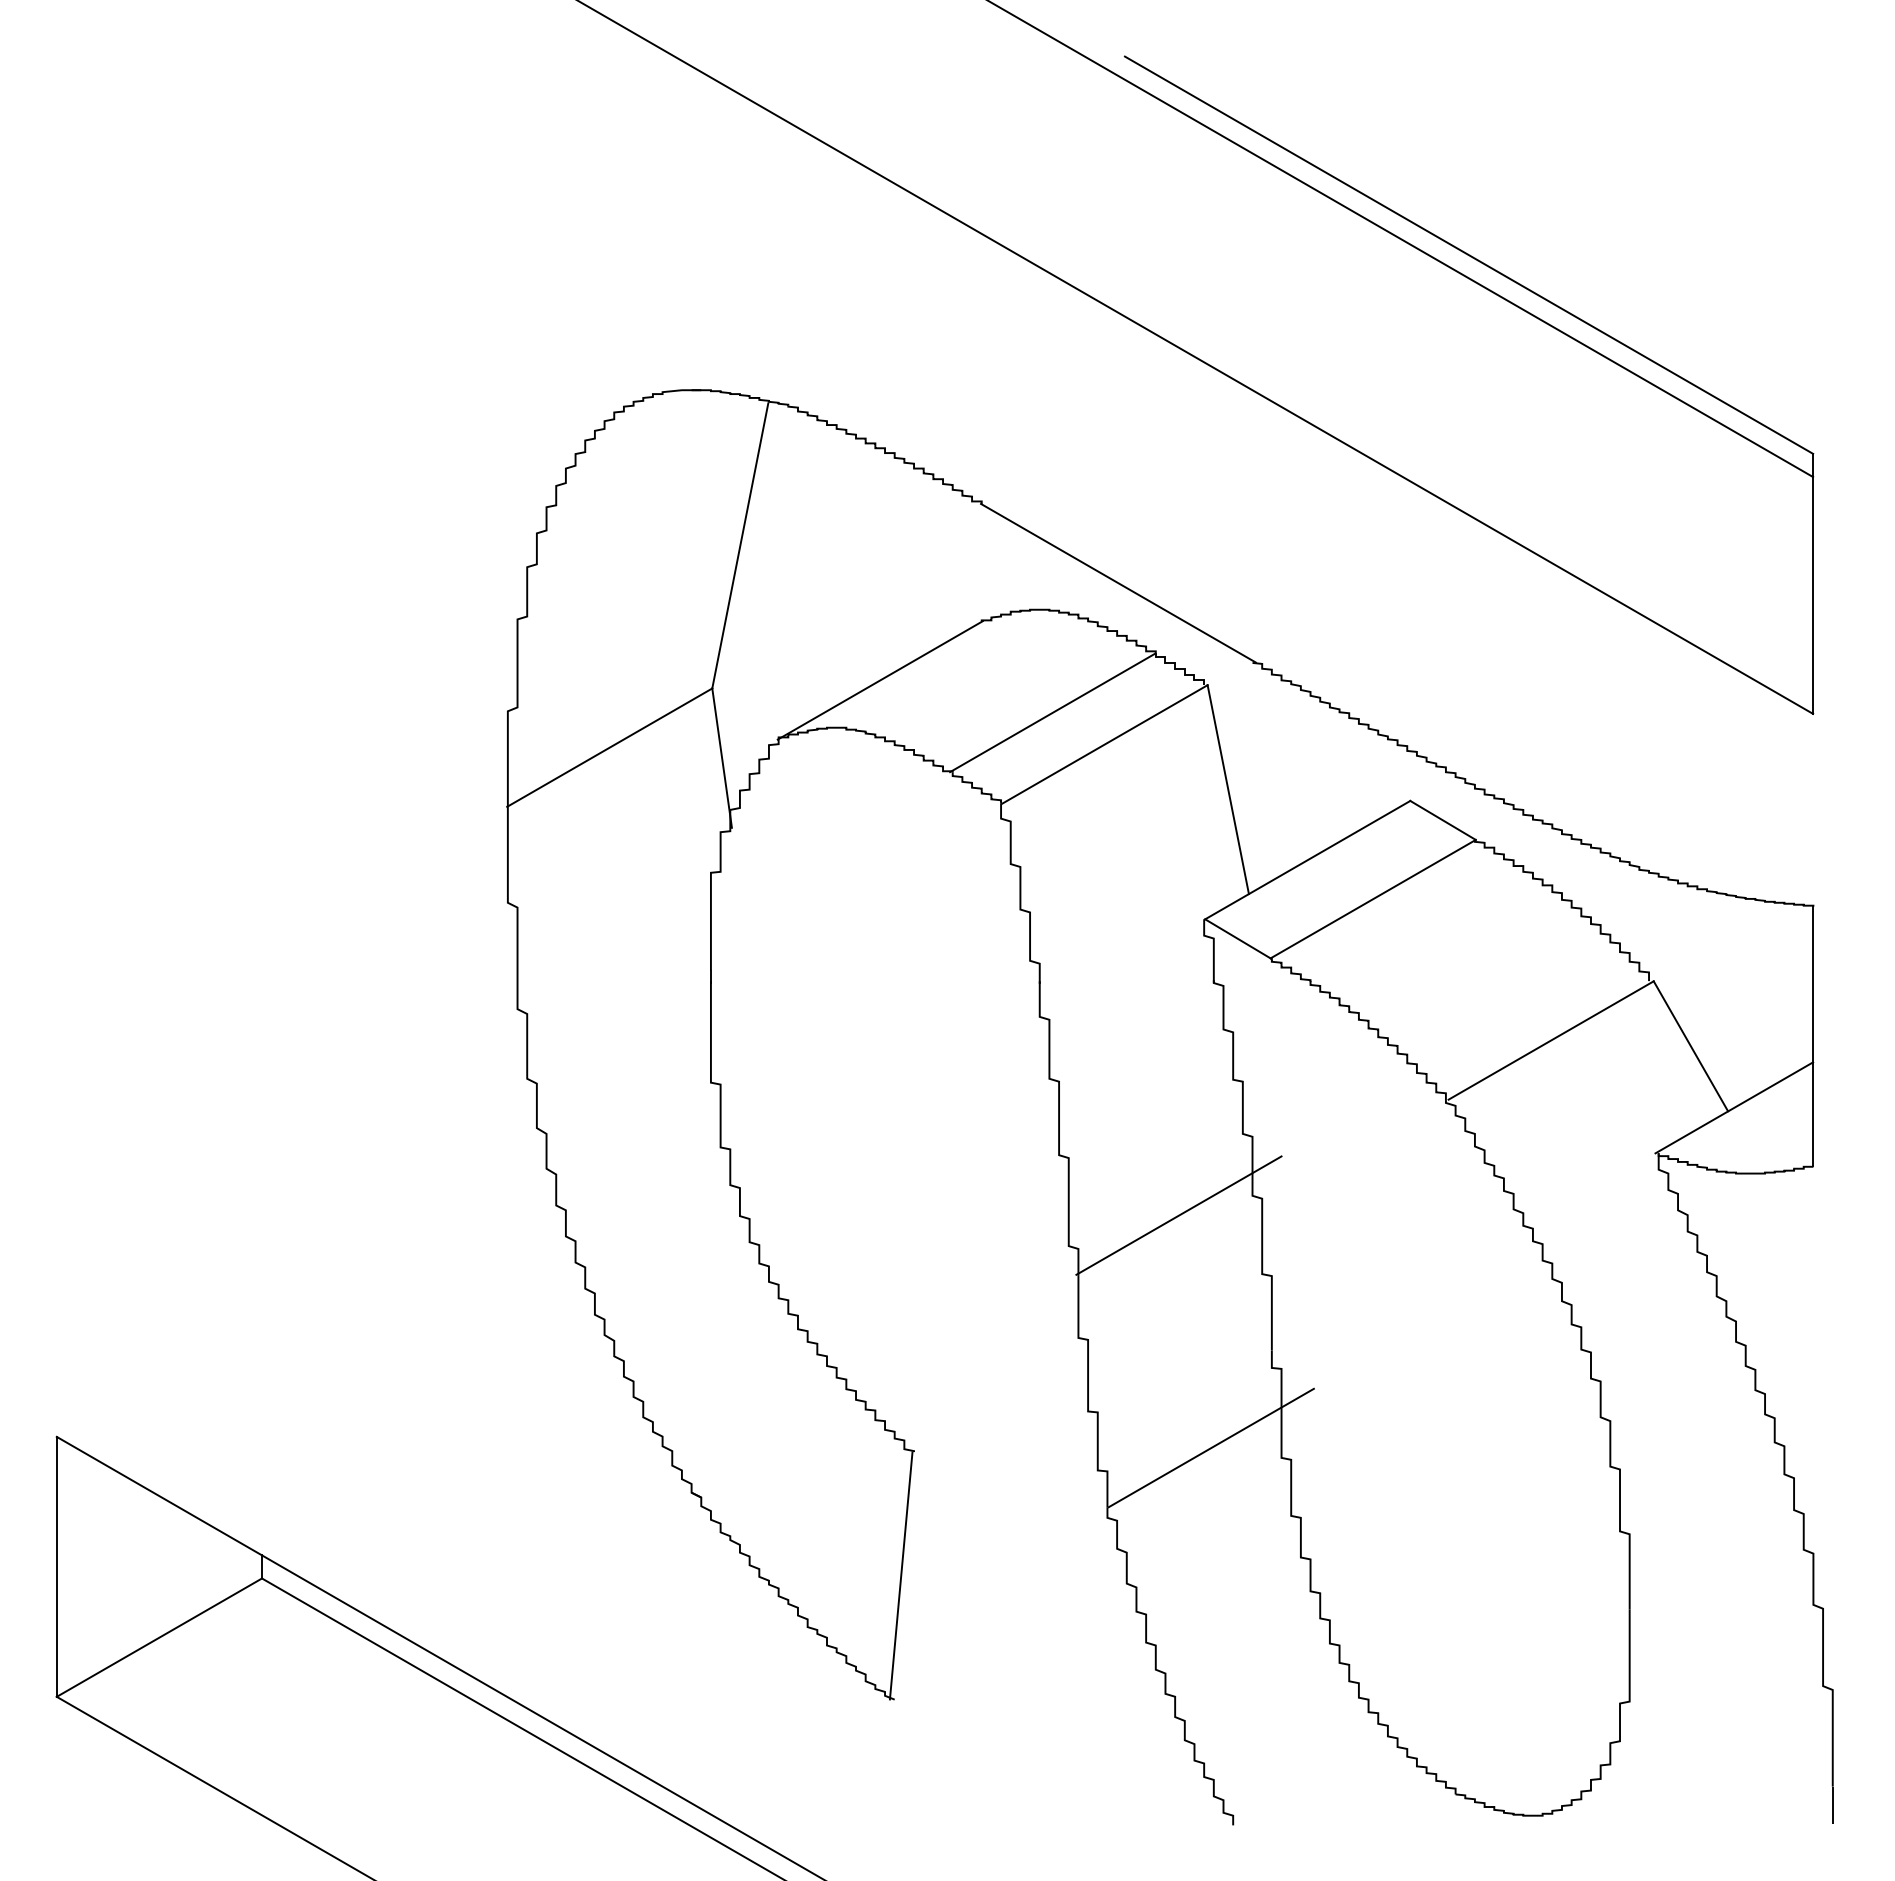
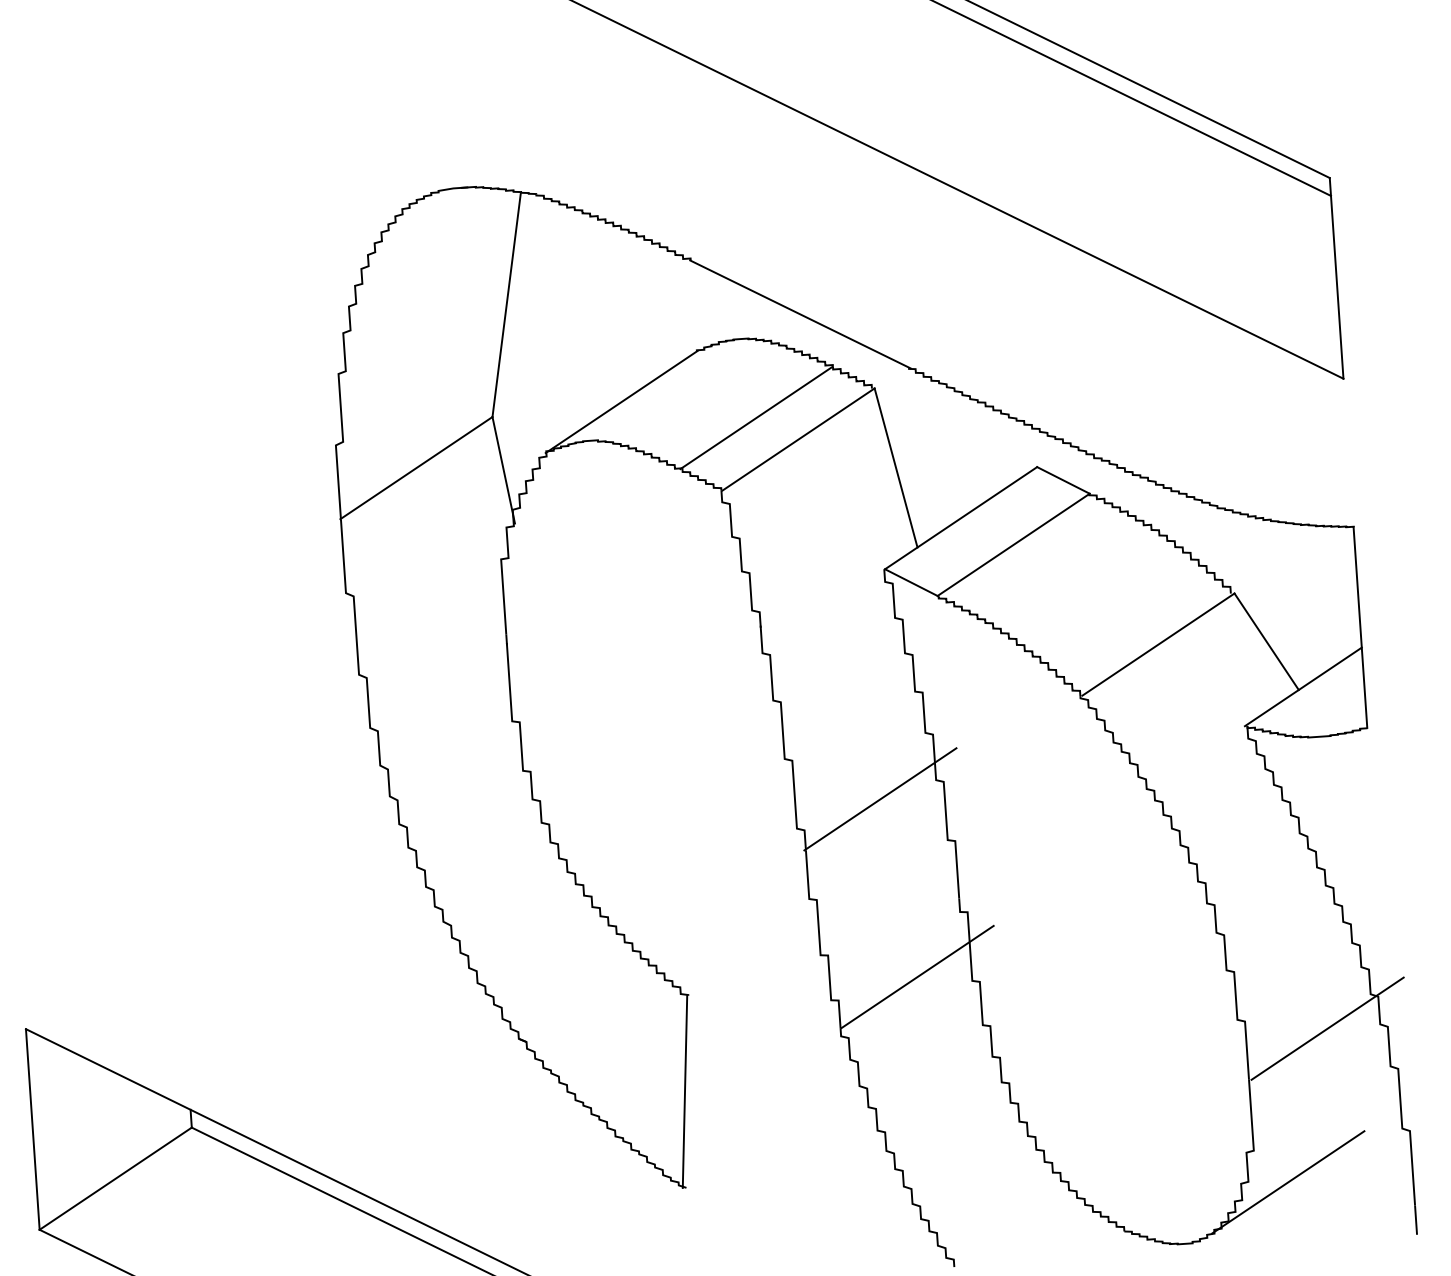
line: (1735, 1550) -> (1327, 1028), added
line: (1670, 1745) -> (1287, 1182), added

